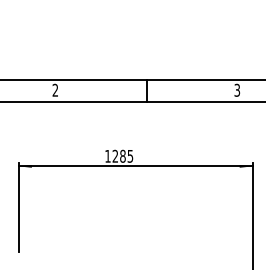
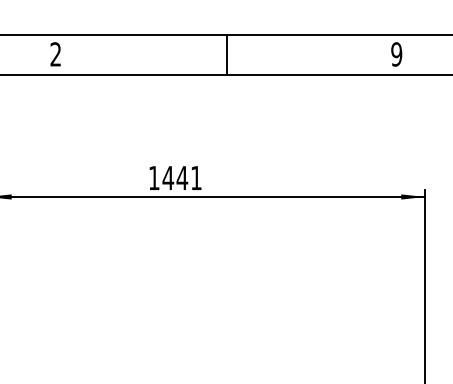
text: (237, 90) -> (397, 54), 3 -> 9
text: (122, 155) -> (181, 176), 1285 -> 1441

